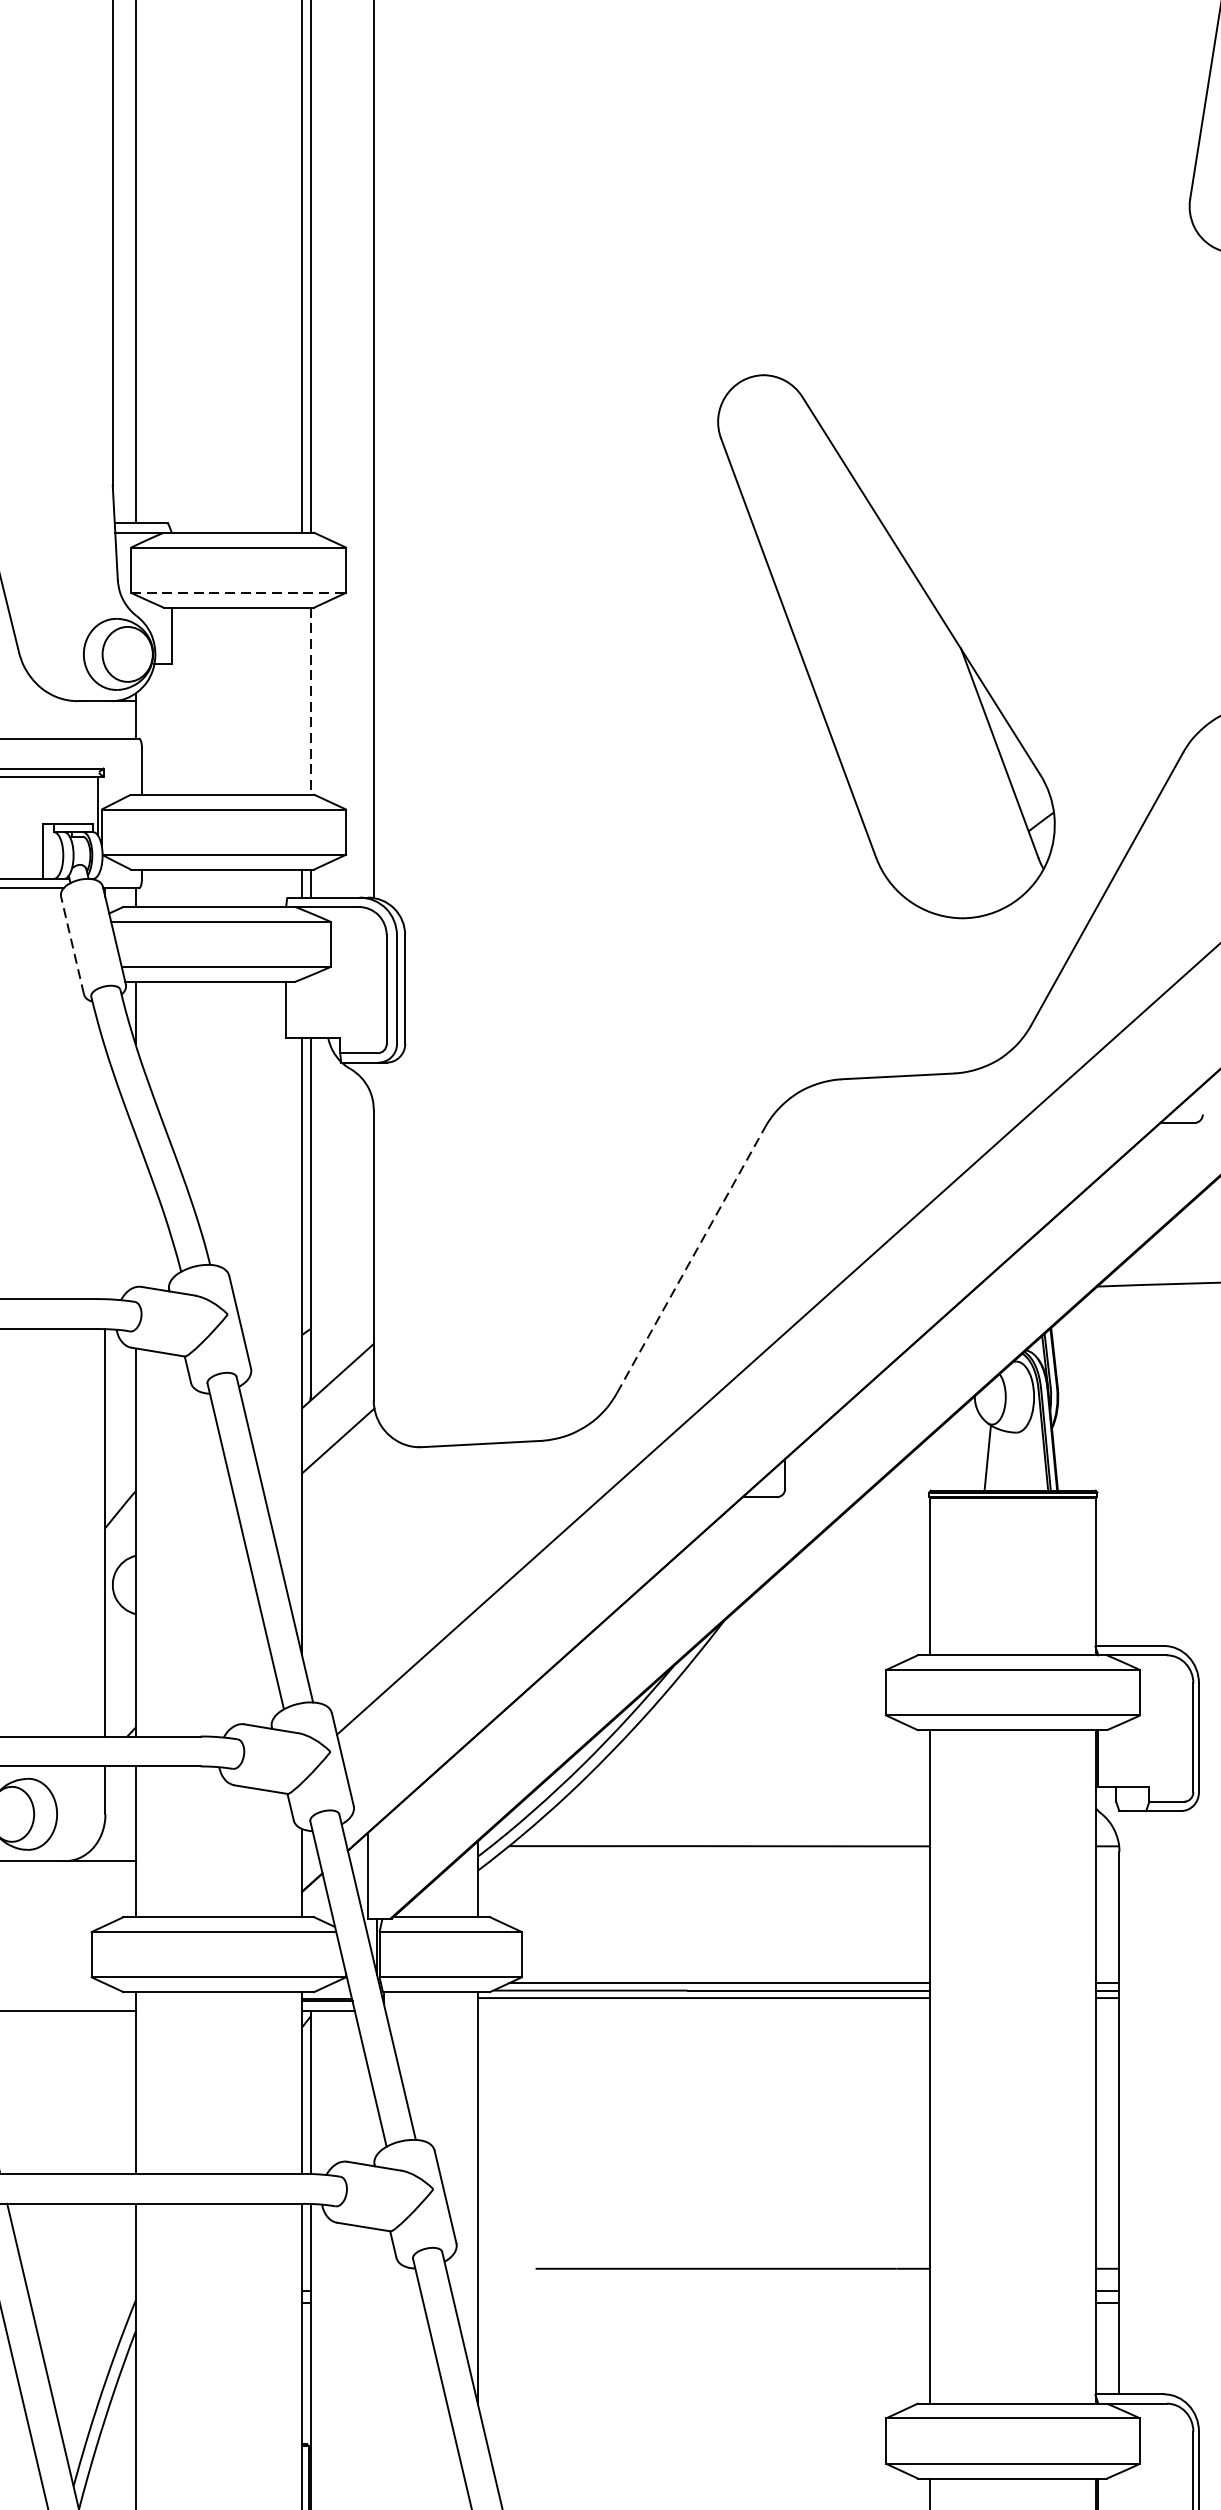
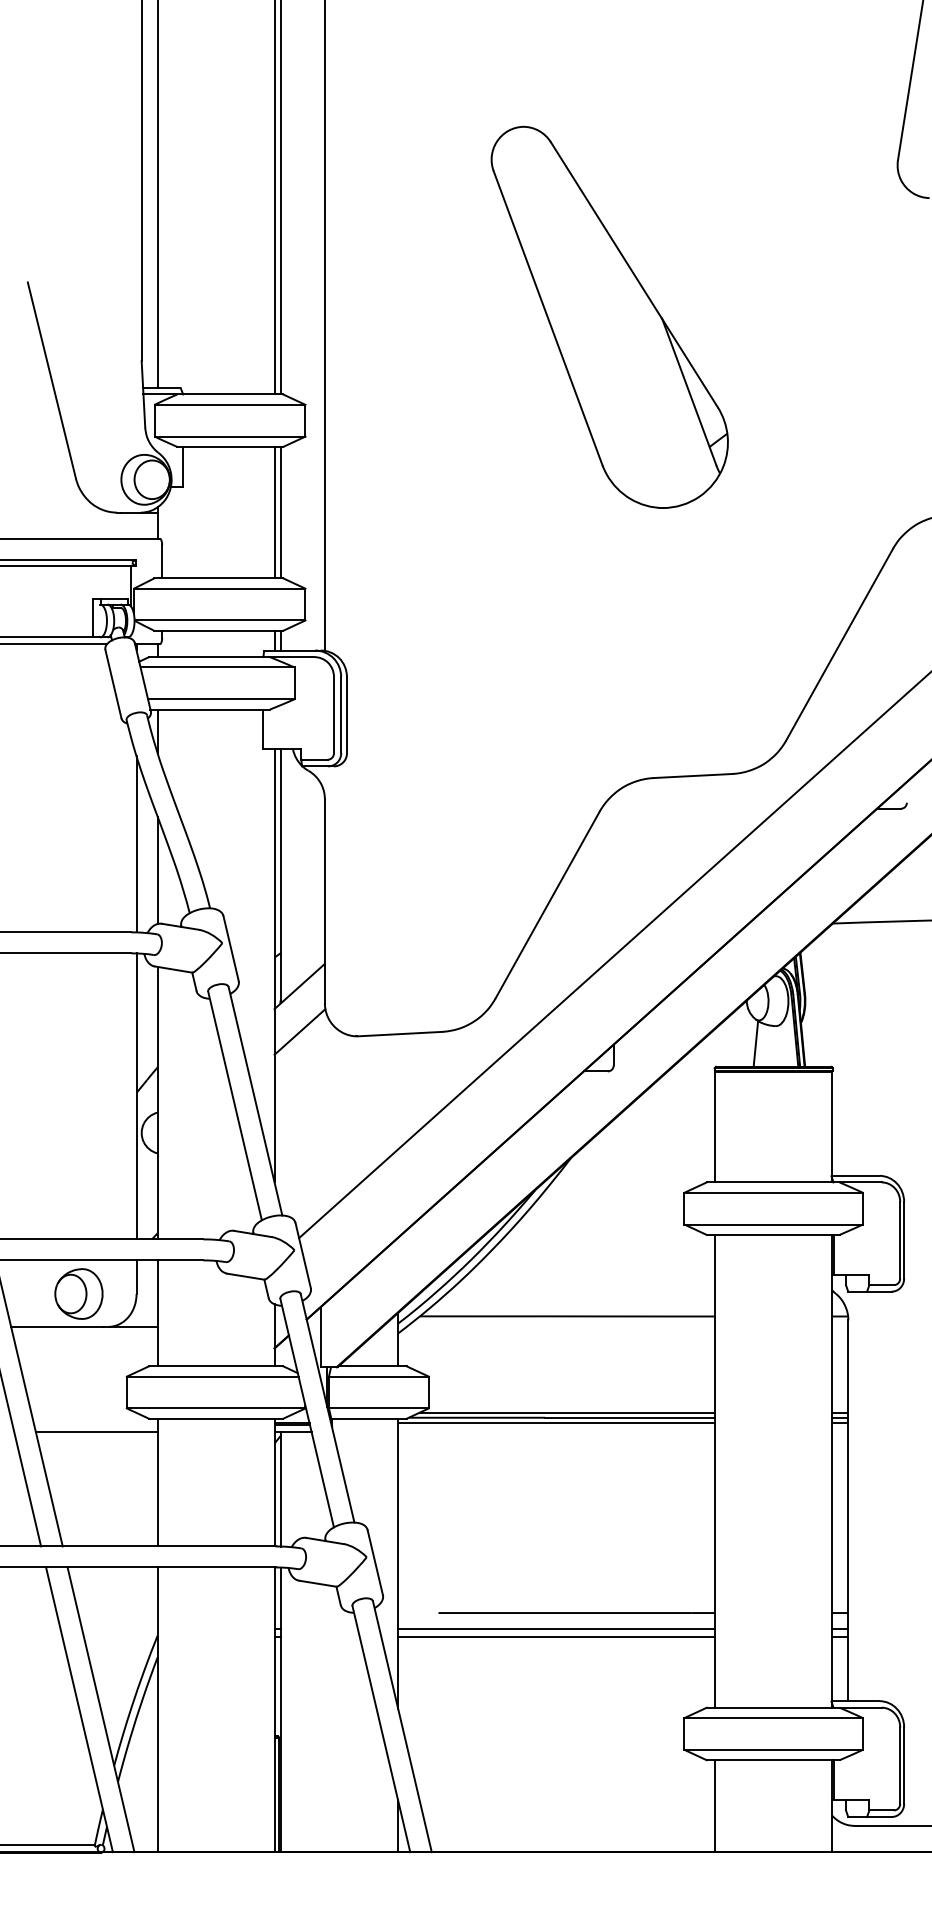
line: (239, 592) -> (230, 436), dashed -> solid
part: (886, 645) -> (609, 316), moved
line: (301, 700) -> (274, 512), added
line: (311, 700) -> (281, 512), dashed -> solid
line: (72, 944) -> (113, 683), dashed -> solid
line: (105, 1173) -> (136, 844), added
line: (135, 1209) -> (157, 869), added
line: (690, 1259) -> (547, 904), dashed -> solid
line: (703, 2290) -> (556, 1628), added
line: (703, 2302) -> (556, 1636), added

